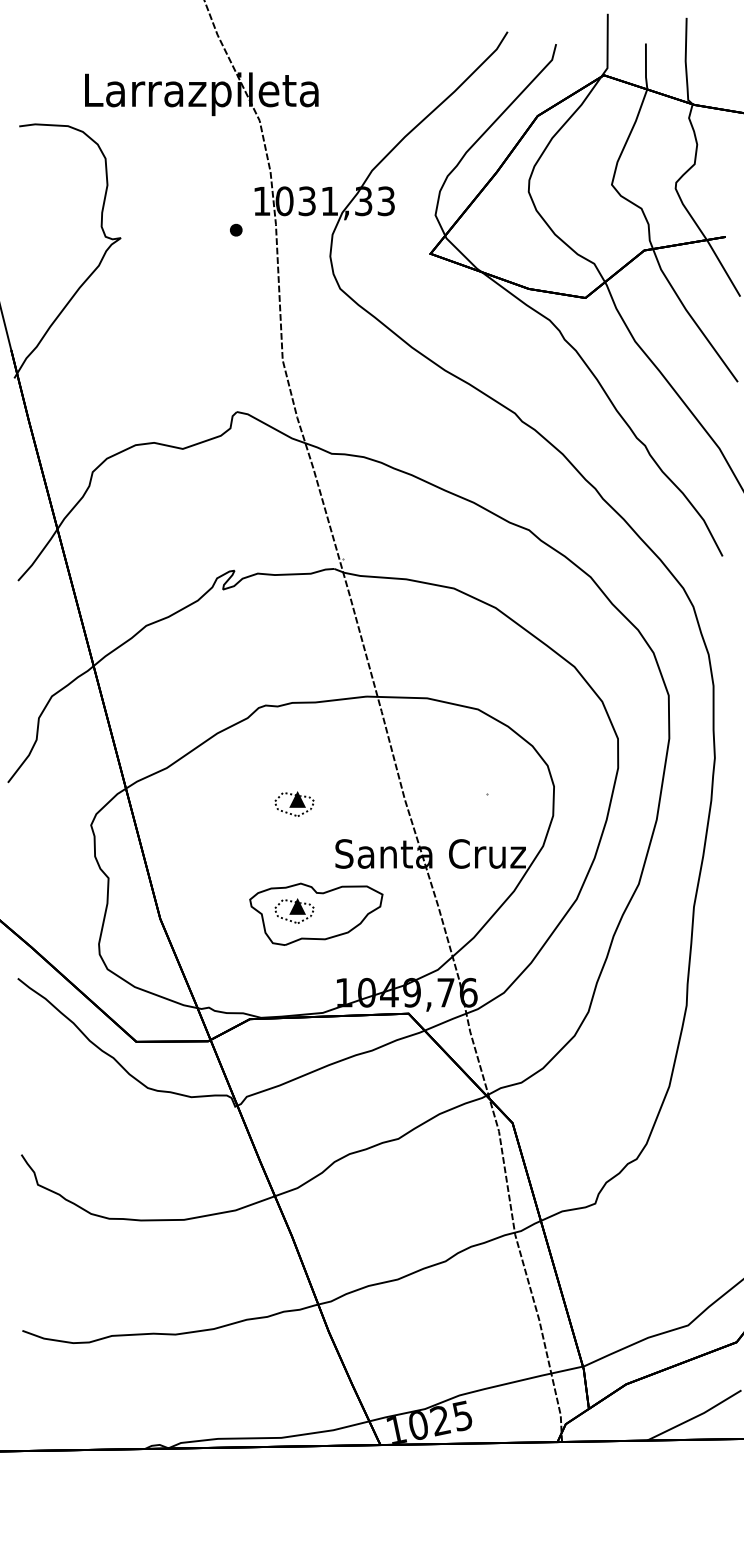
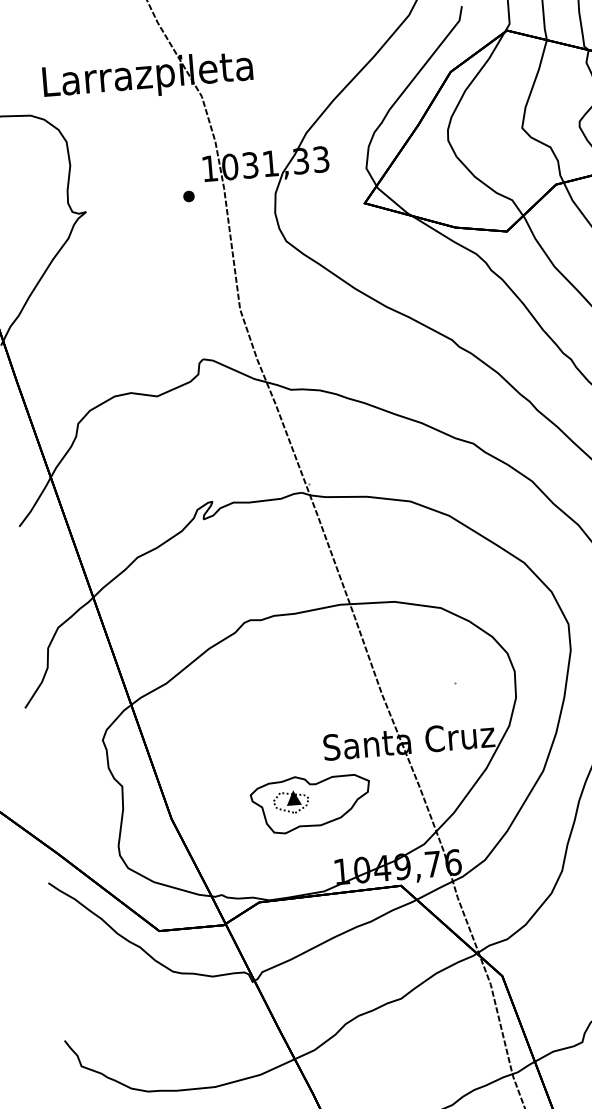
part: (294, 803) -> (283, 705), removed

